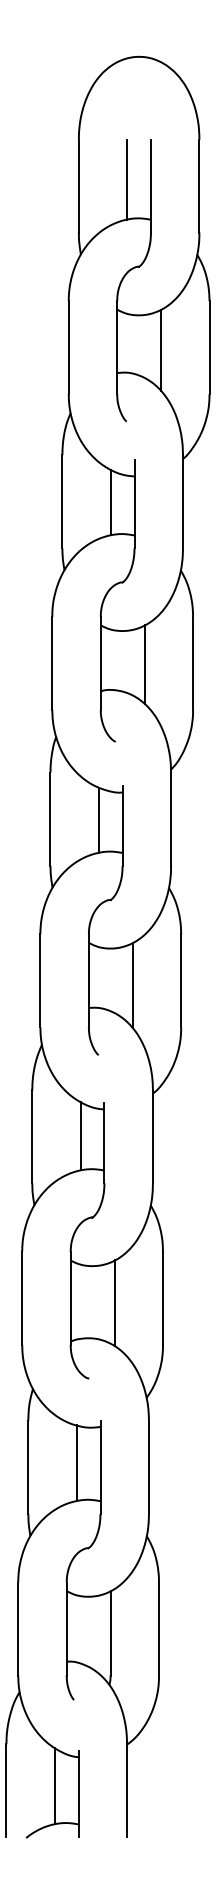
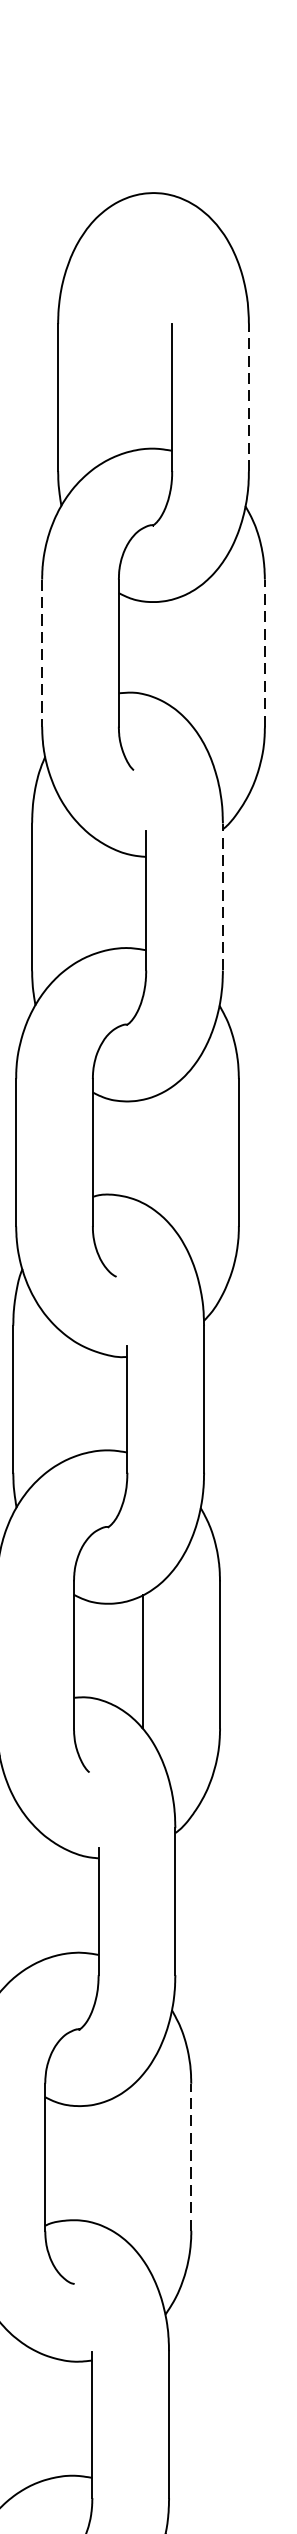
line: (127, 179) -> (135, 387), removed
line: (199, 185) -> (249, 396), solid -> dashed
line: (209, 347) -> (264, 652), solid -> dashed
line: (68, 348) -> (41, 654), solid -> dashed
line: (161, 350) -> (188, 657), removed
line: (182, 501) -> (222, 896), solid -> dashed
line: (110, 502) -> (108, 898), removed
line: (144, 664) -> (162, 1154), removed
line: (98, 819) -> (89, 1399), removed
line: (80, 1135) -> (60, 1899), removed
line: (163, 1297) -> (192, 2155), solid -> dashed
line: (114, 1302) -> (114, 2163), removed
line: (76, 1463) -> (54, 2418), removed

